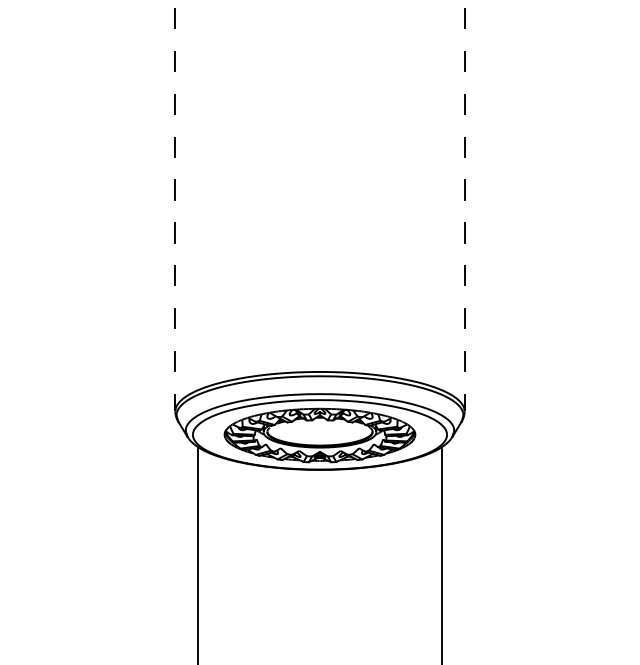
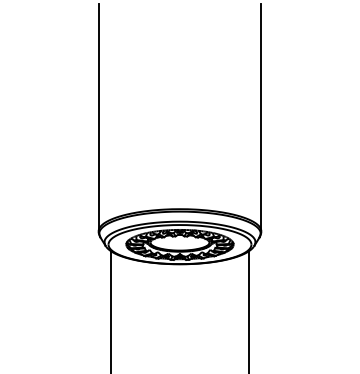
line: (175, 210) -> (98, 118), dashed -> solid
line: (464, 210) -> (261, 118), dashed -> solid

